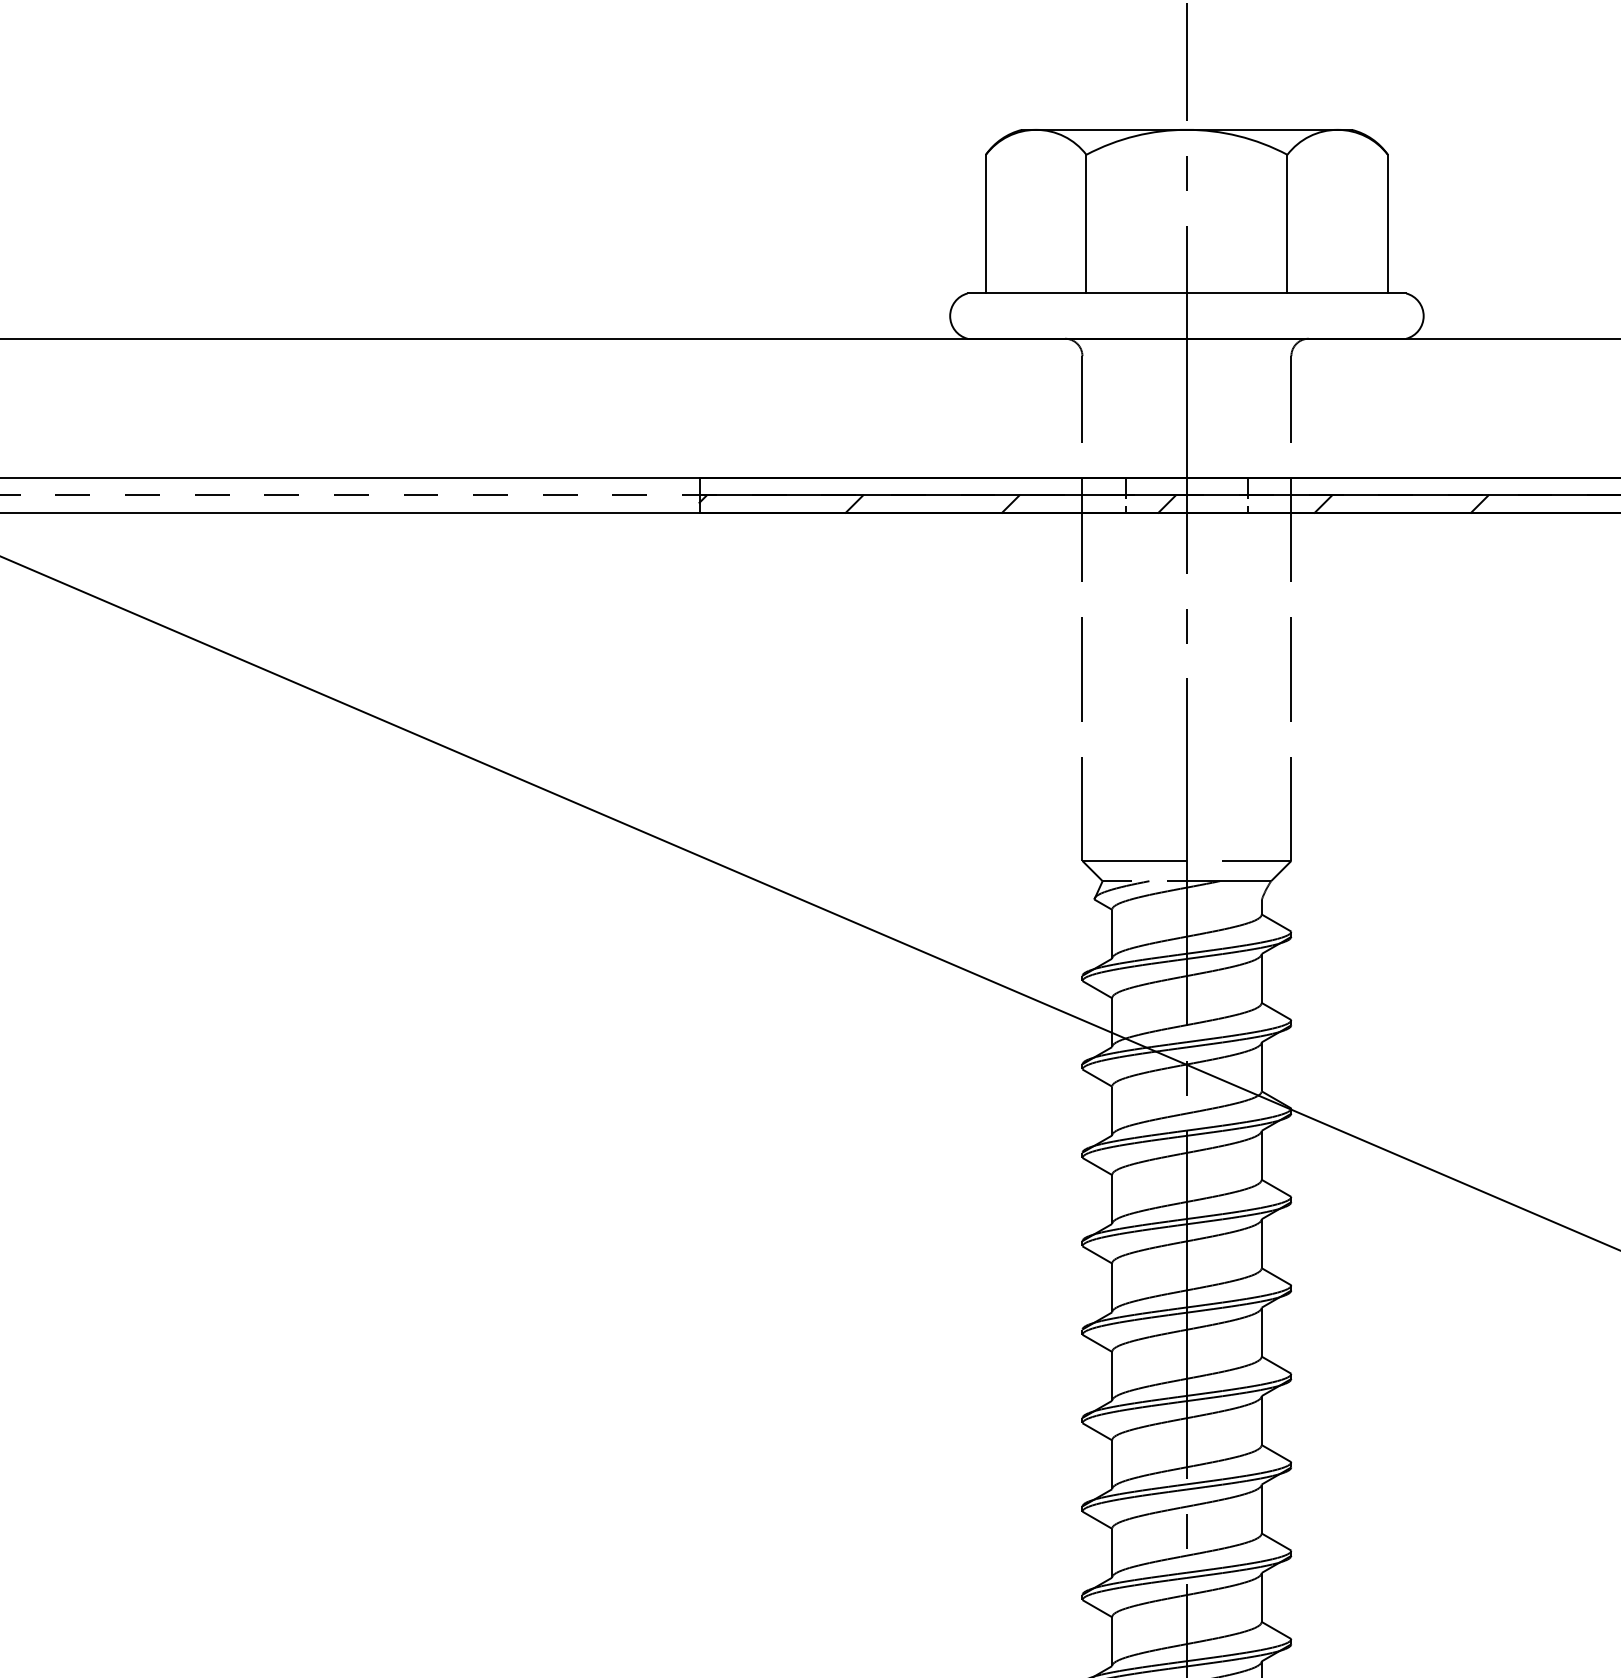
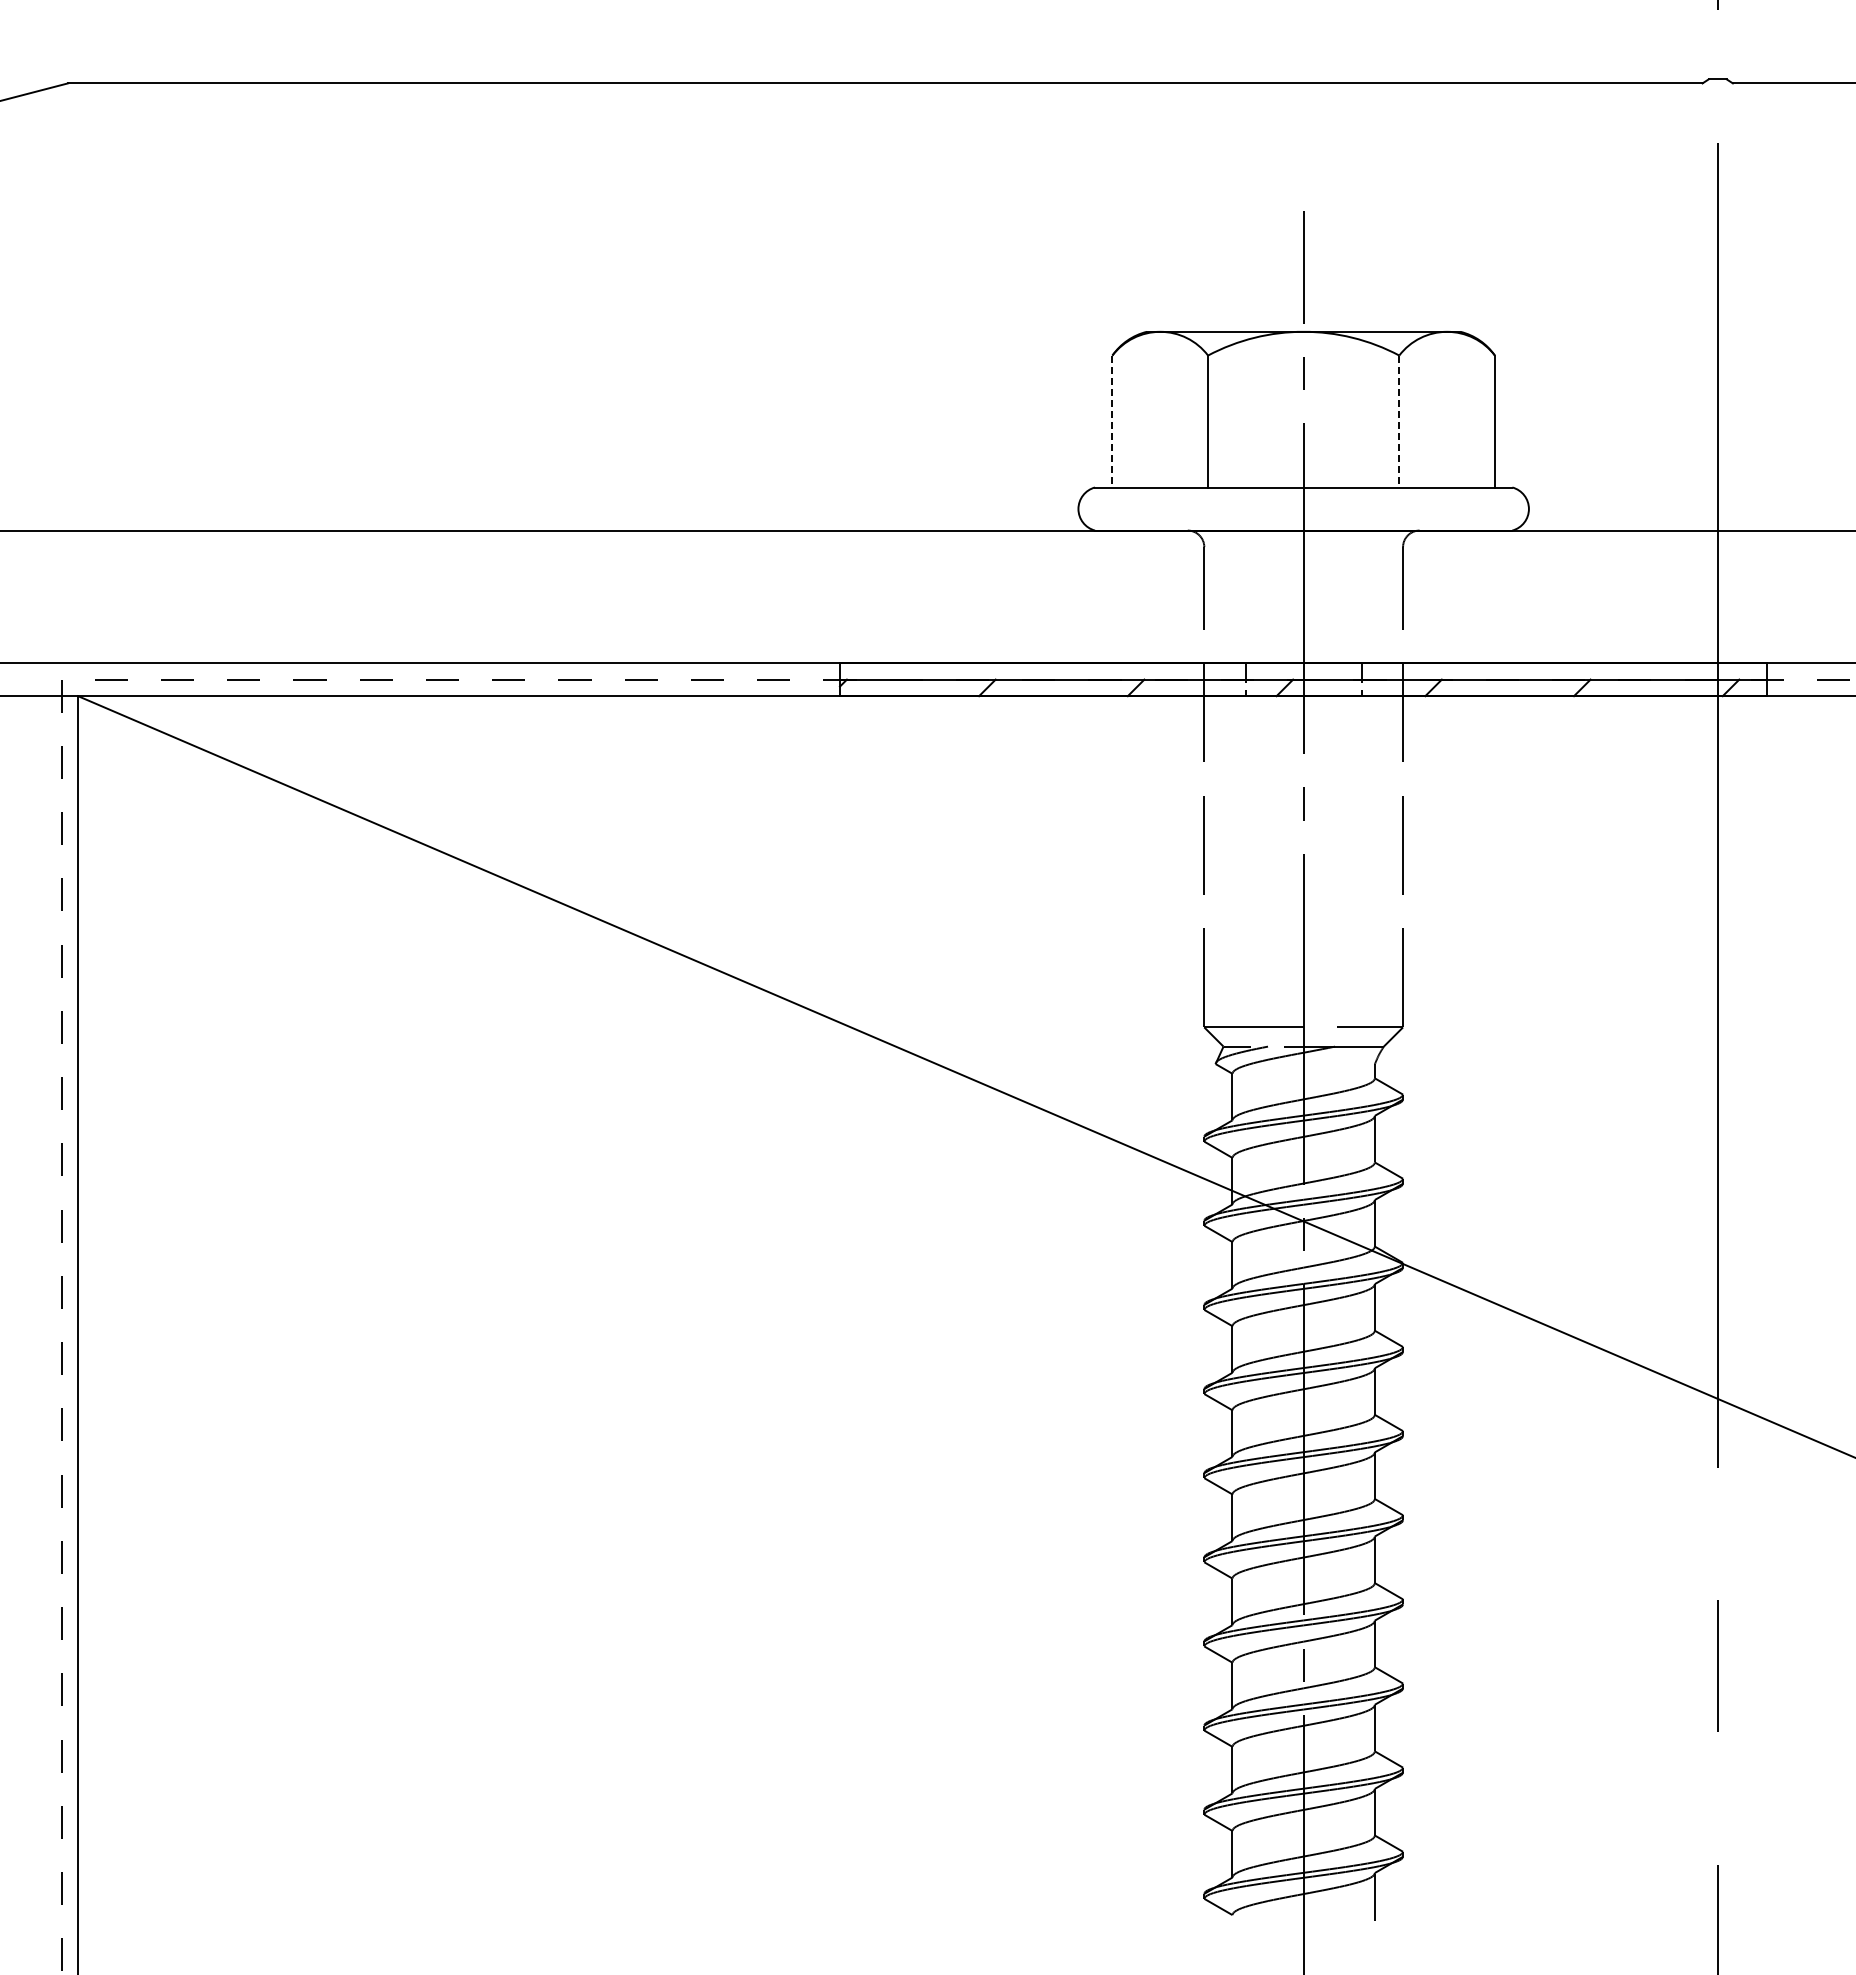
line: (985, 224) -> (1112, 421), solid -> dashed
line: (1287, 224) -> (1399, 421), solid -> dashed

